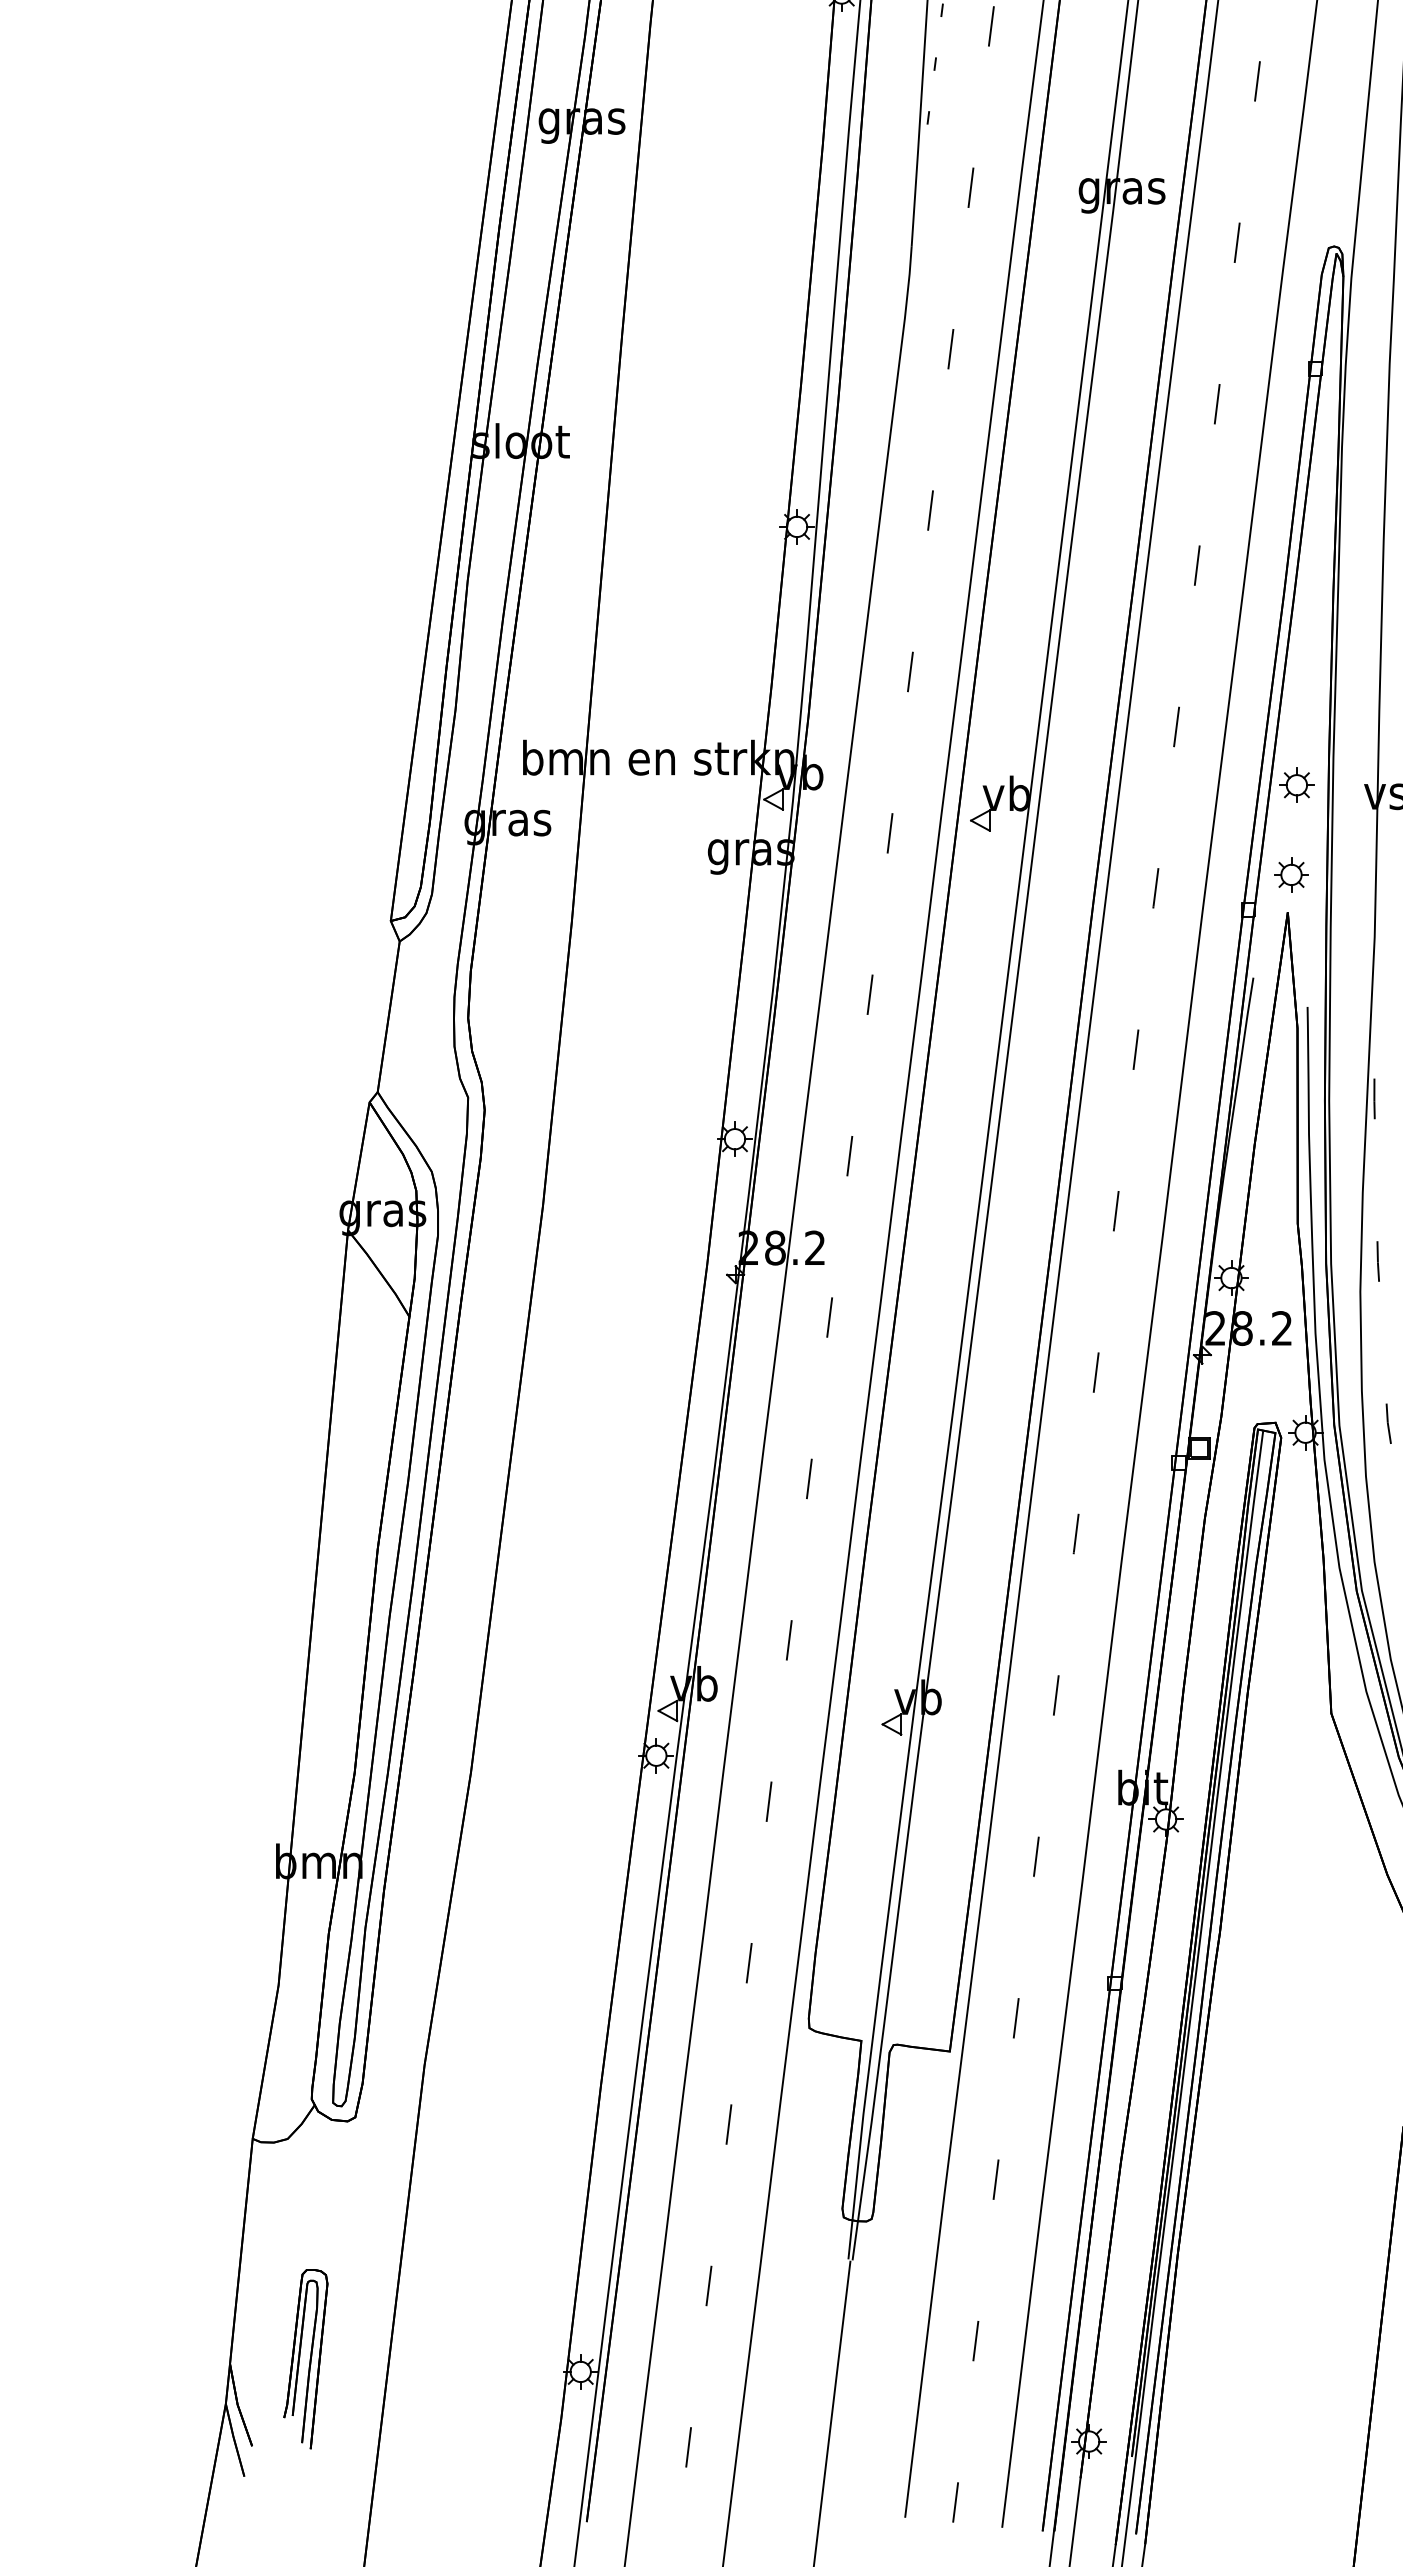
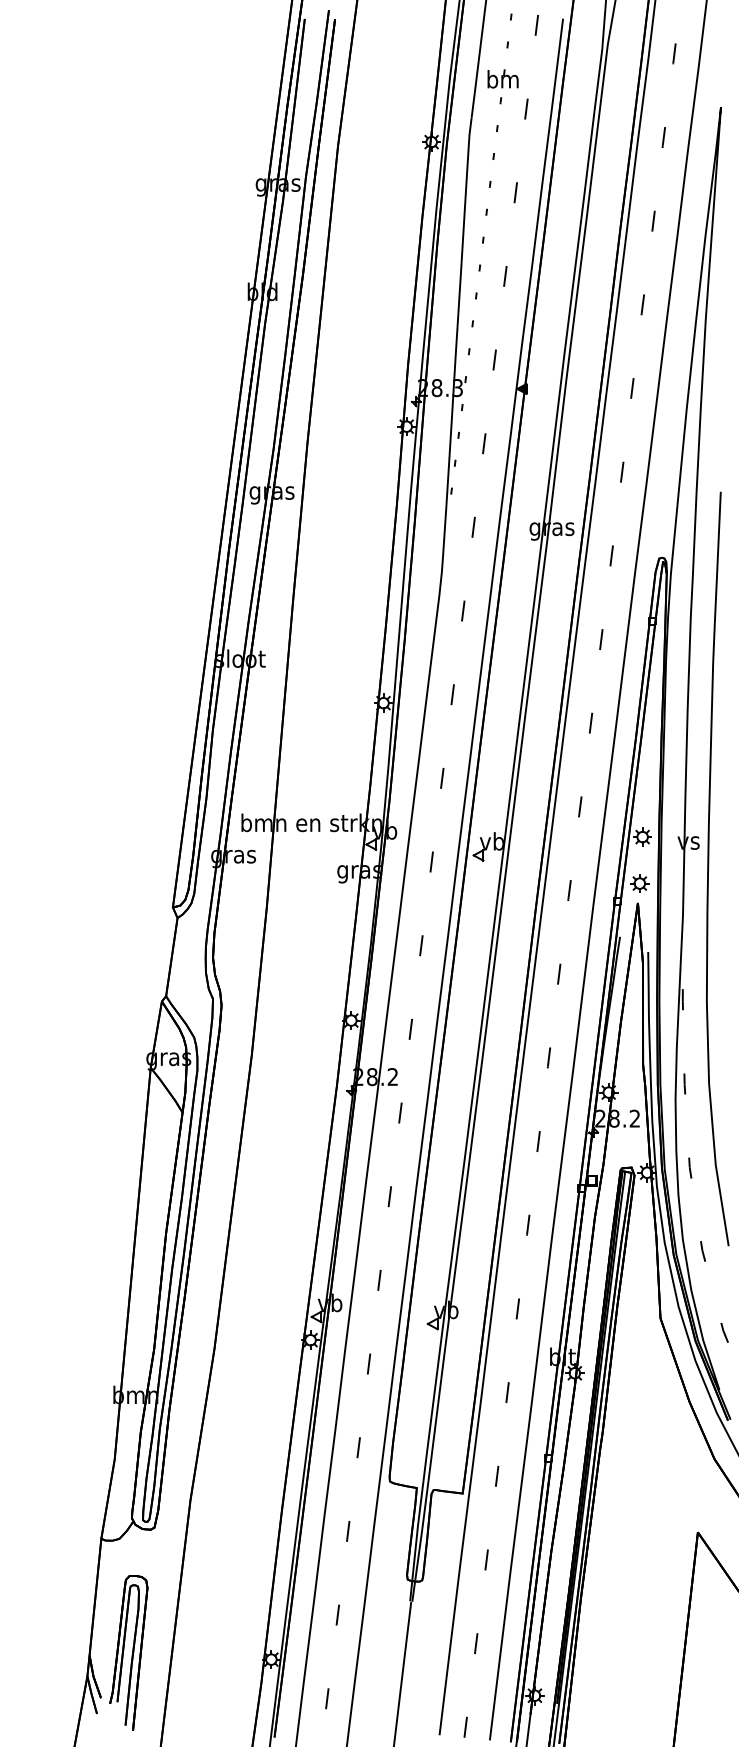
part: (305, 2358) -> (128, 1652), size x1.67

